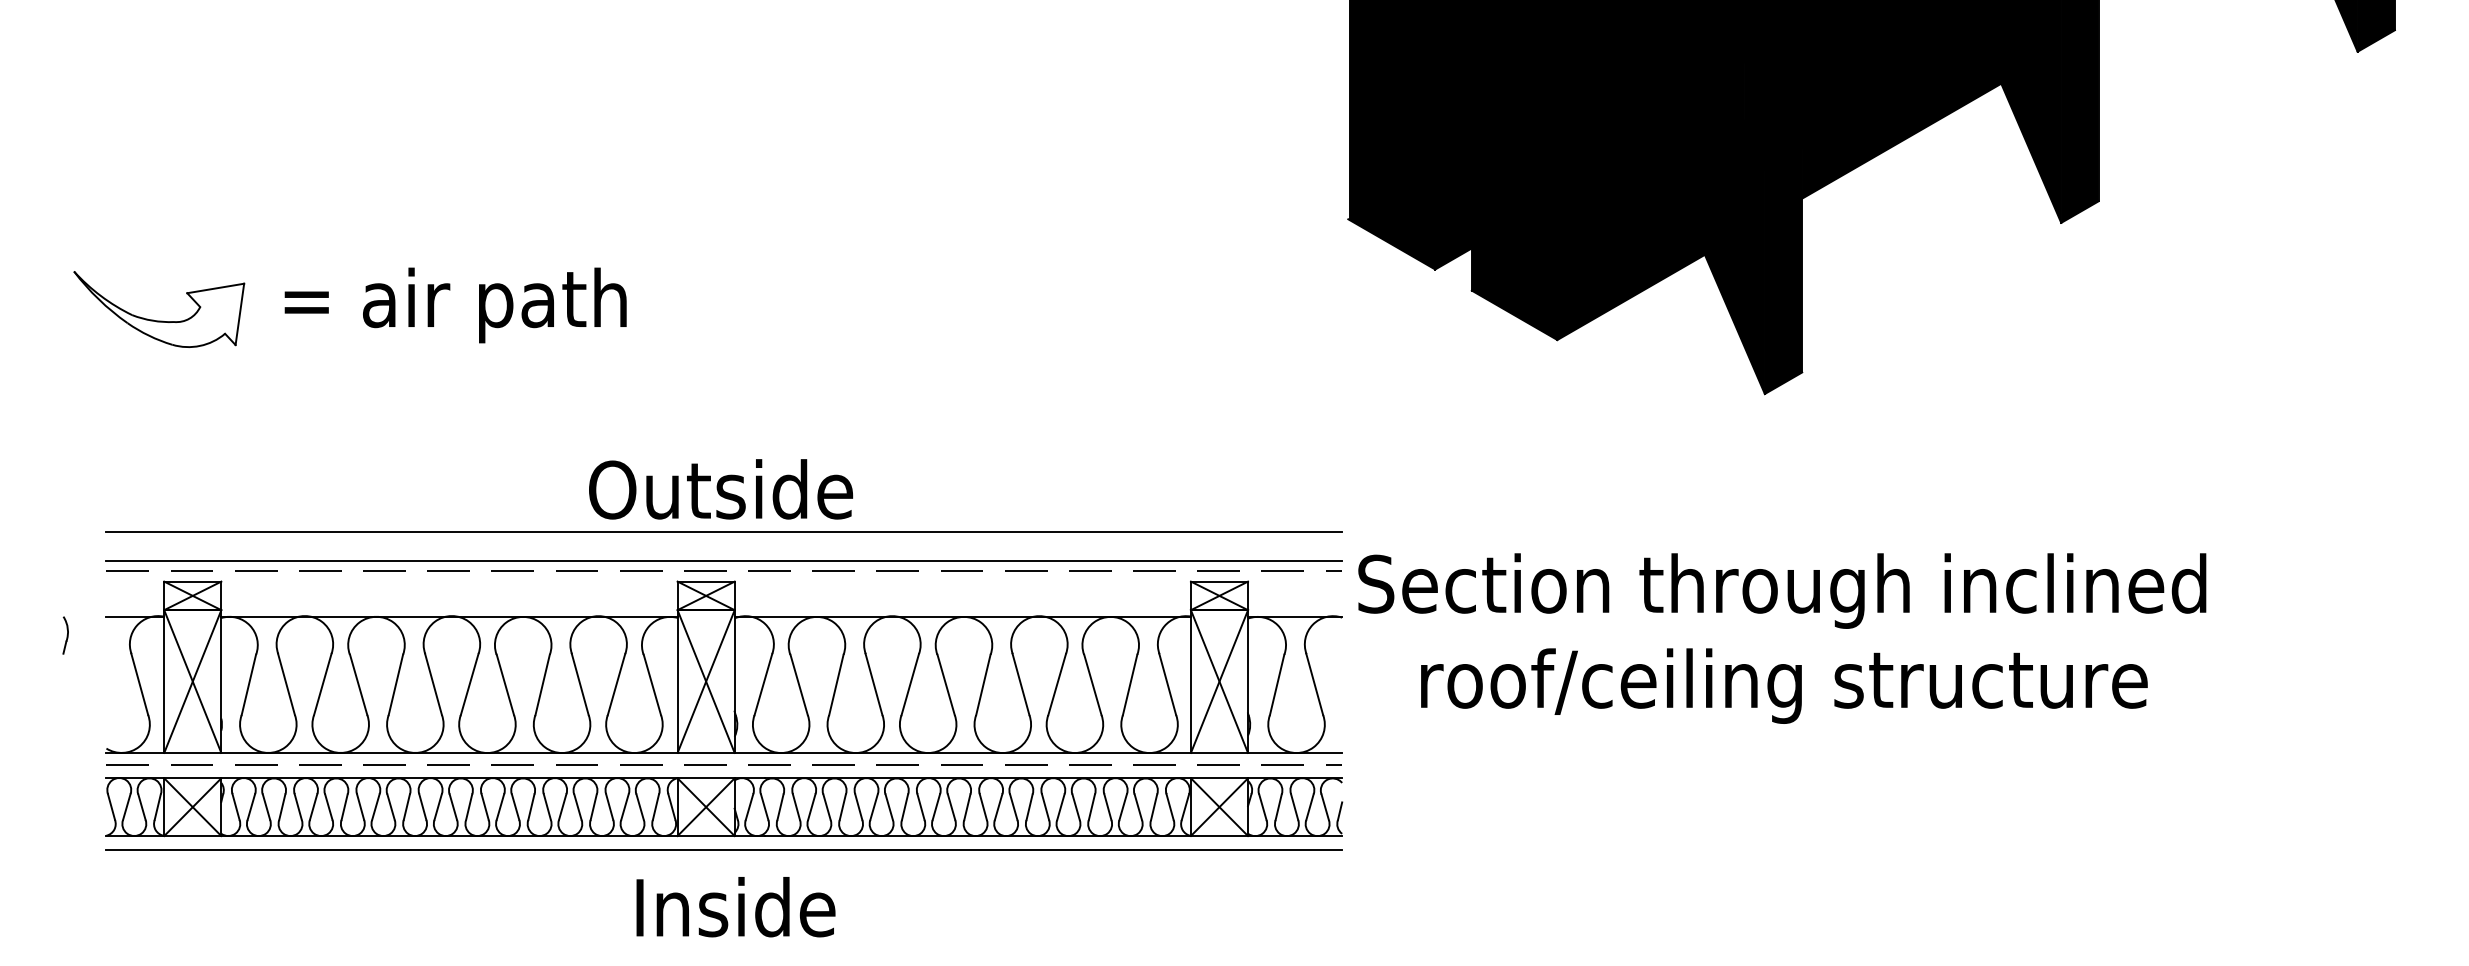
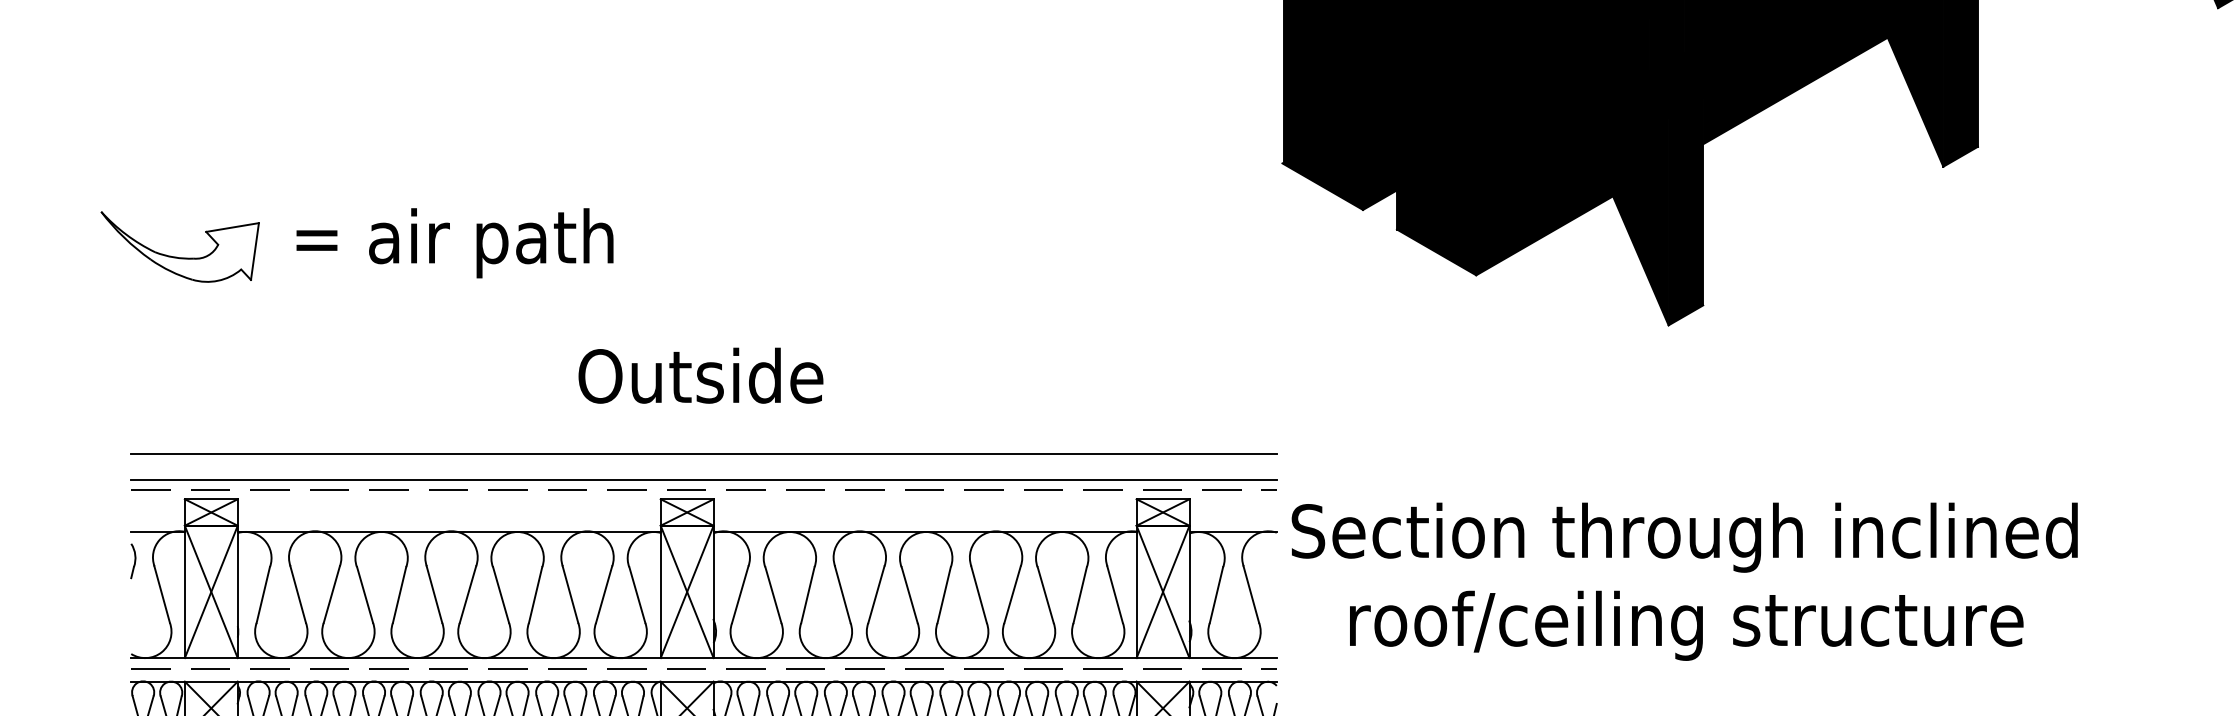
text: (721, 489) -> (701, 375), moved
part: (65, 635) -> (133, 561), moved
text: (1782, 638) -> (1684, 581), moved

